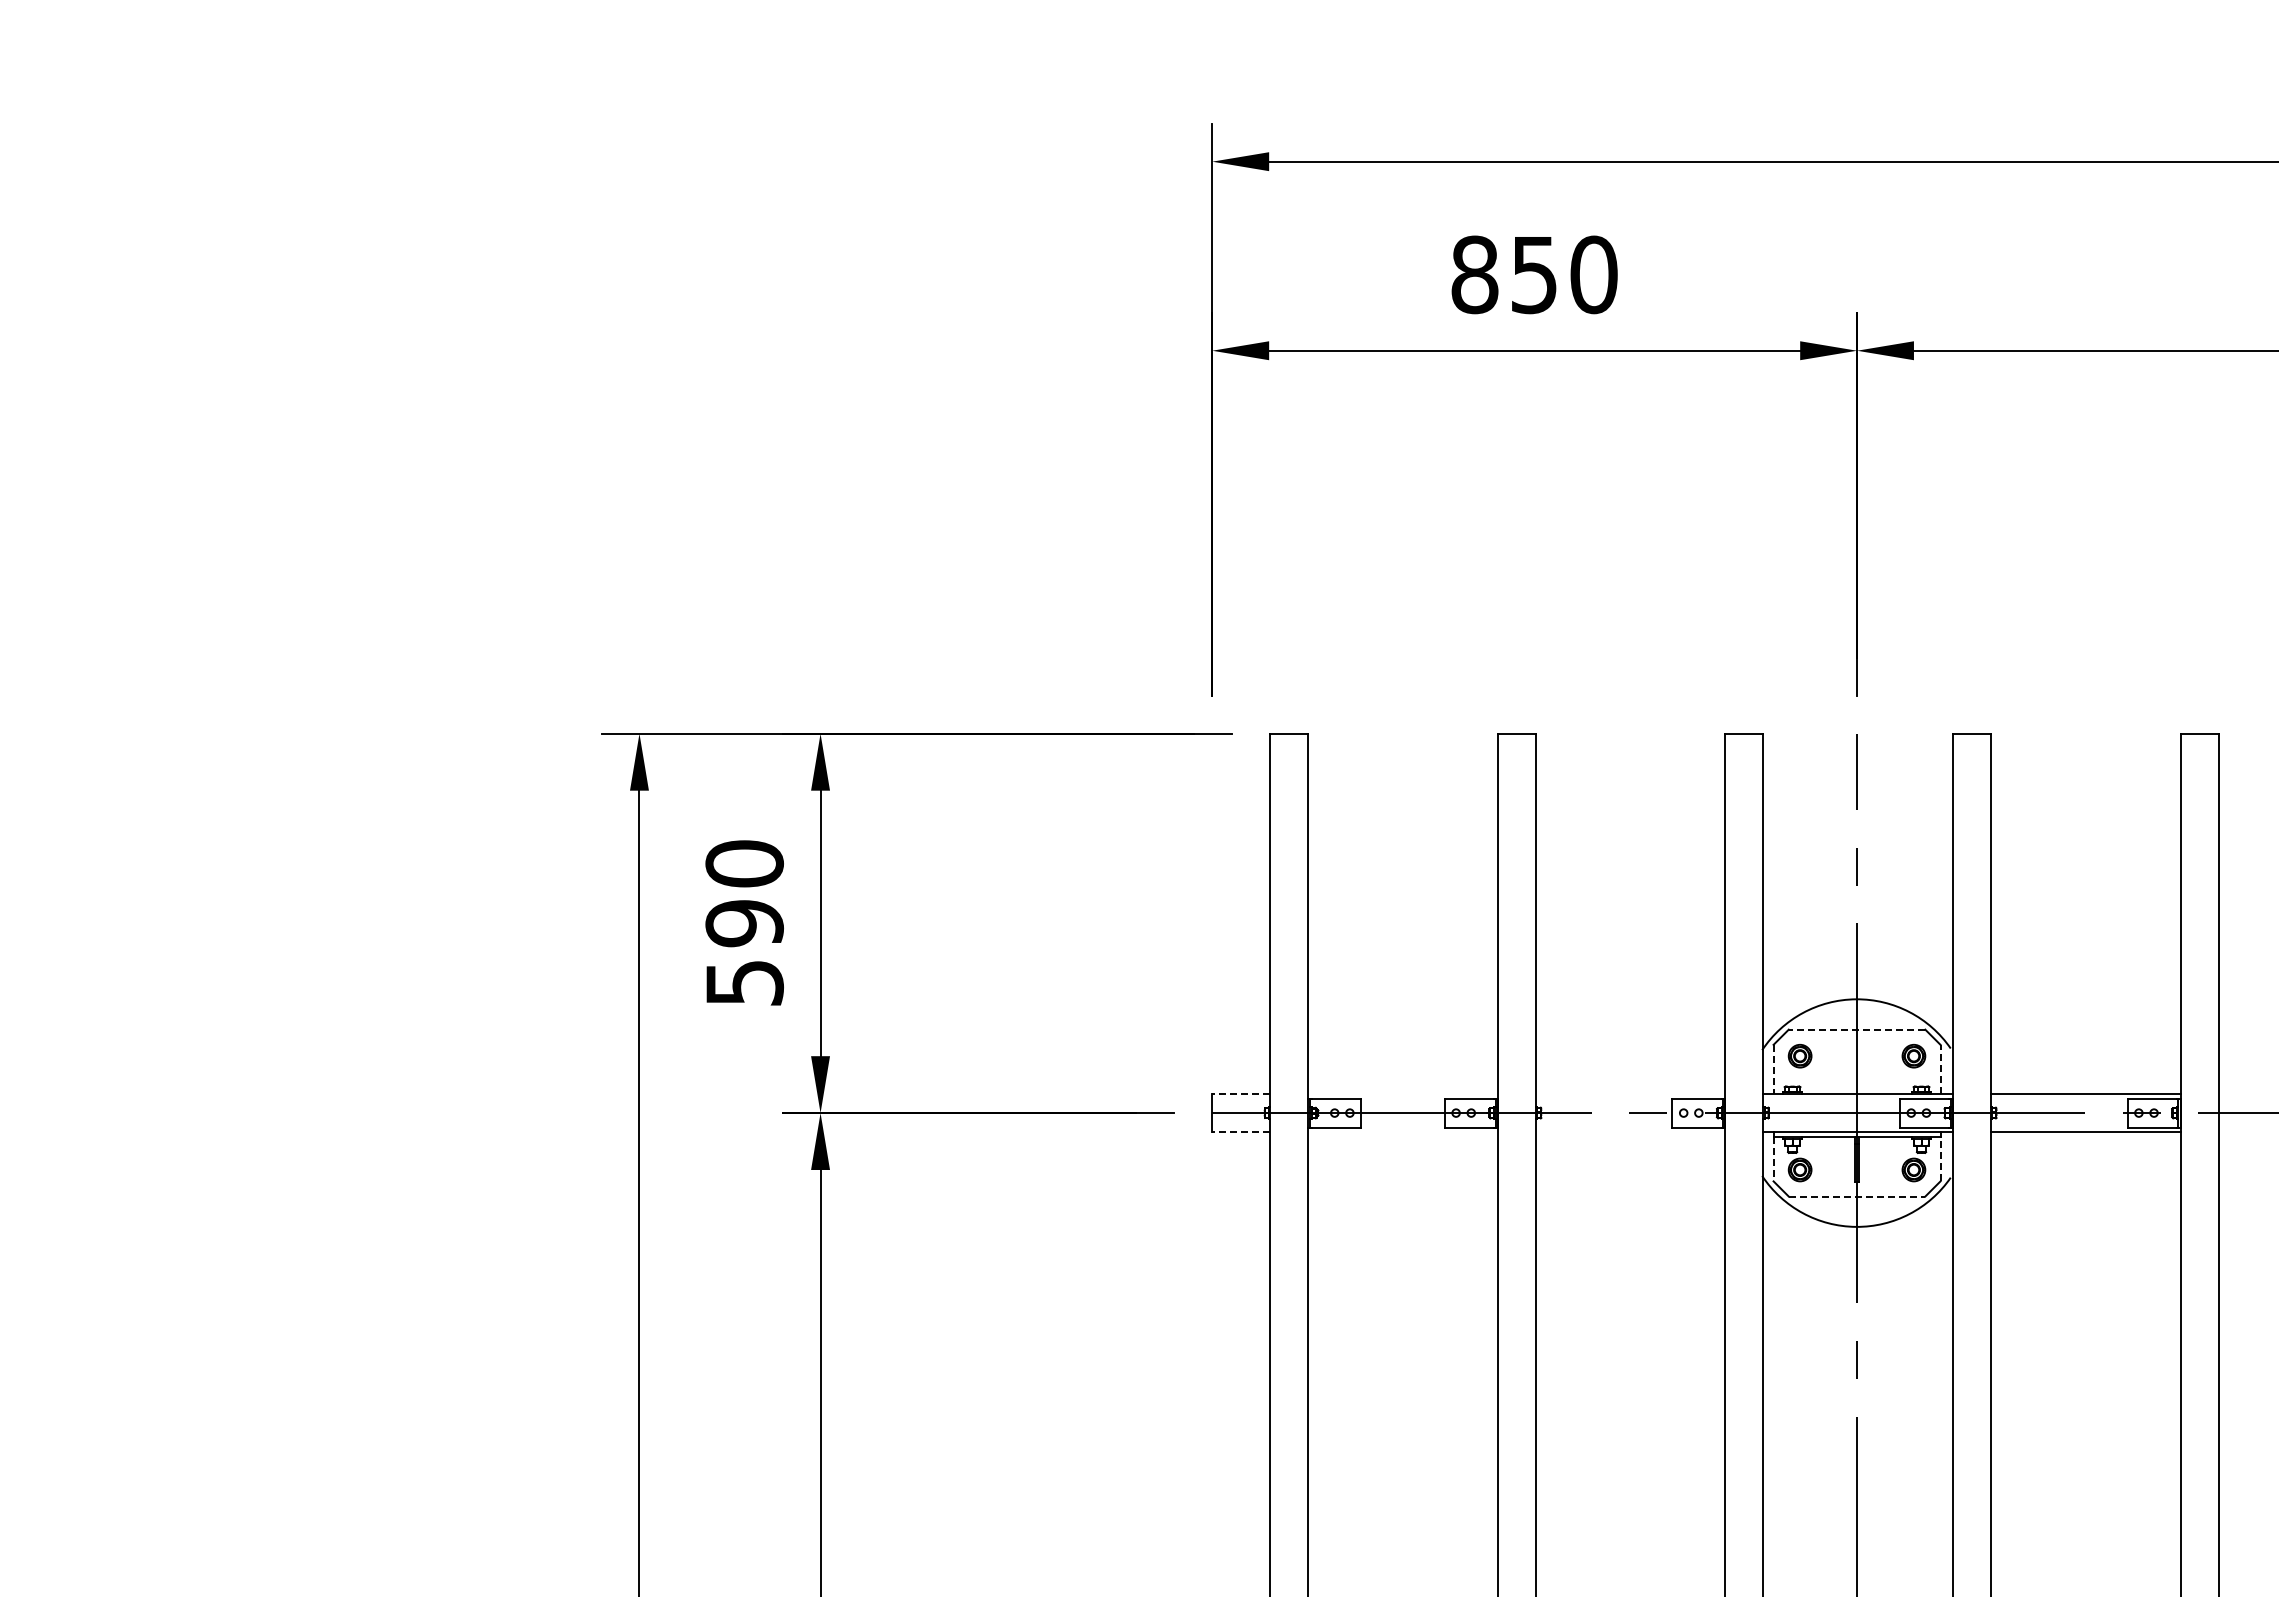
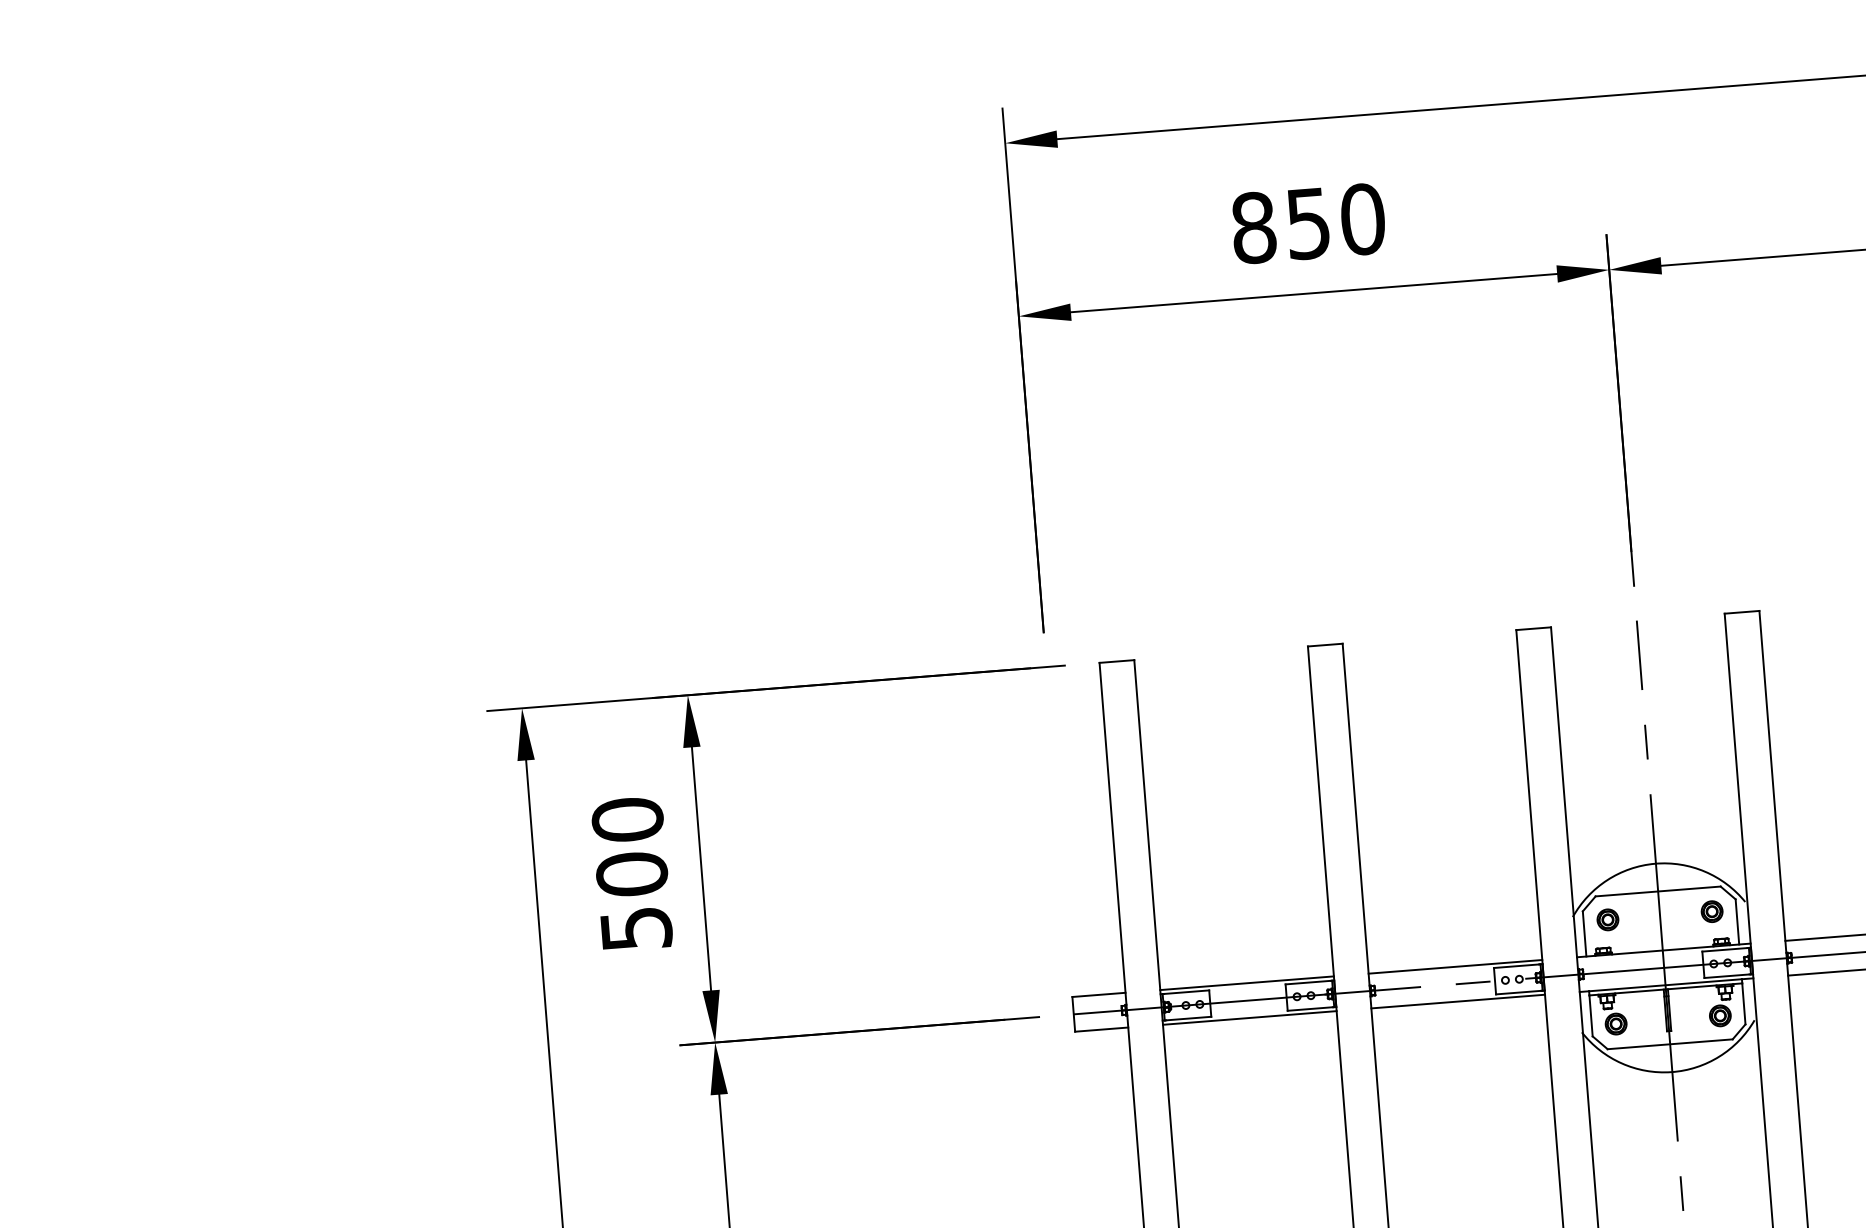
text: (744, 923) -> (631, 874), 590 -> 500
line: (1856, 1029) -> (1657, 891), dashed -> solid
line: (1773, 1069) -> (1584, 933), dashed -> solid
line: (1940, 1069) -> (1737, 921), dashed -> solid
line: (1240, 1094) -> (1098, 995), dashed -> solid
line: (1402, 1094) -> (1246, 983), added
line: (1630, 1094) -> (1455, 967), added
line: (1240, 1132) -> (1101, 1030), dashed -> solid
line: (1402, 1132) -> (1249, 1018), added
line: (1630, 1132) -> (1458, 1001), added
line: (1940, 1158) -> (1743, 1003), dashed -> solid
line: (1773, 1159) -> (1591, 1016), dashed -> solid
line: (1857, 1196) -> (1670, 1044), dashed -> solid

